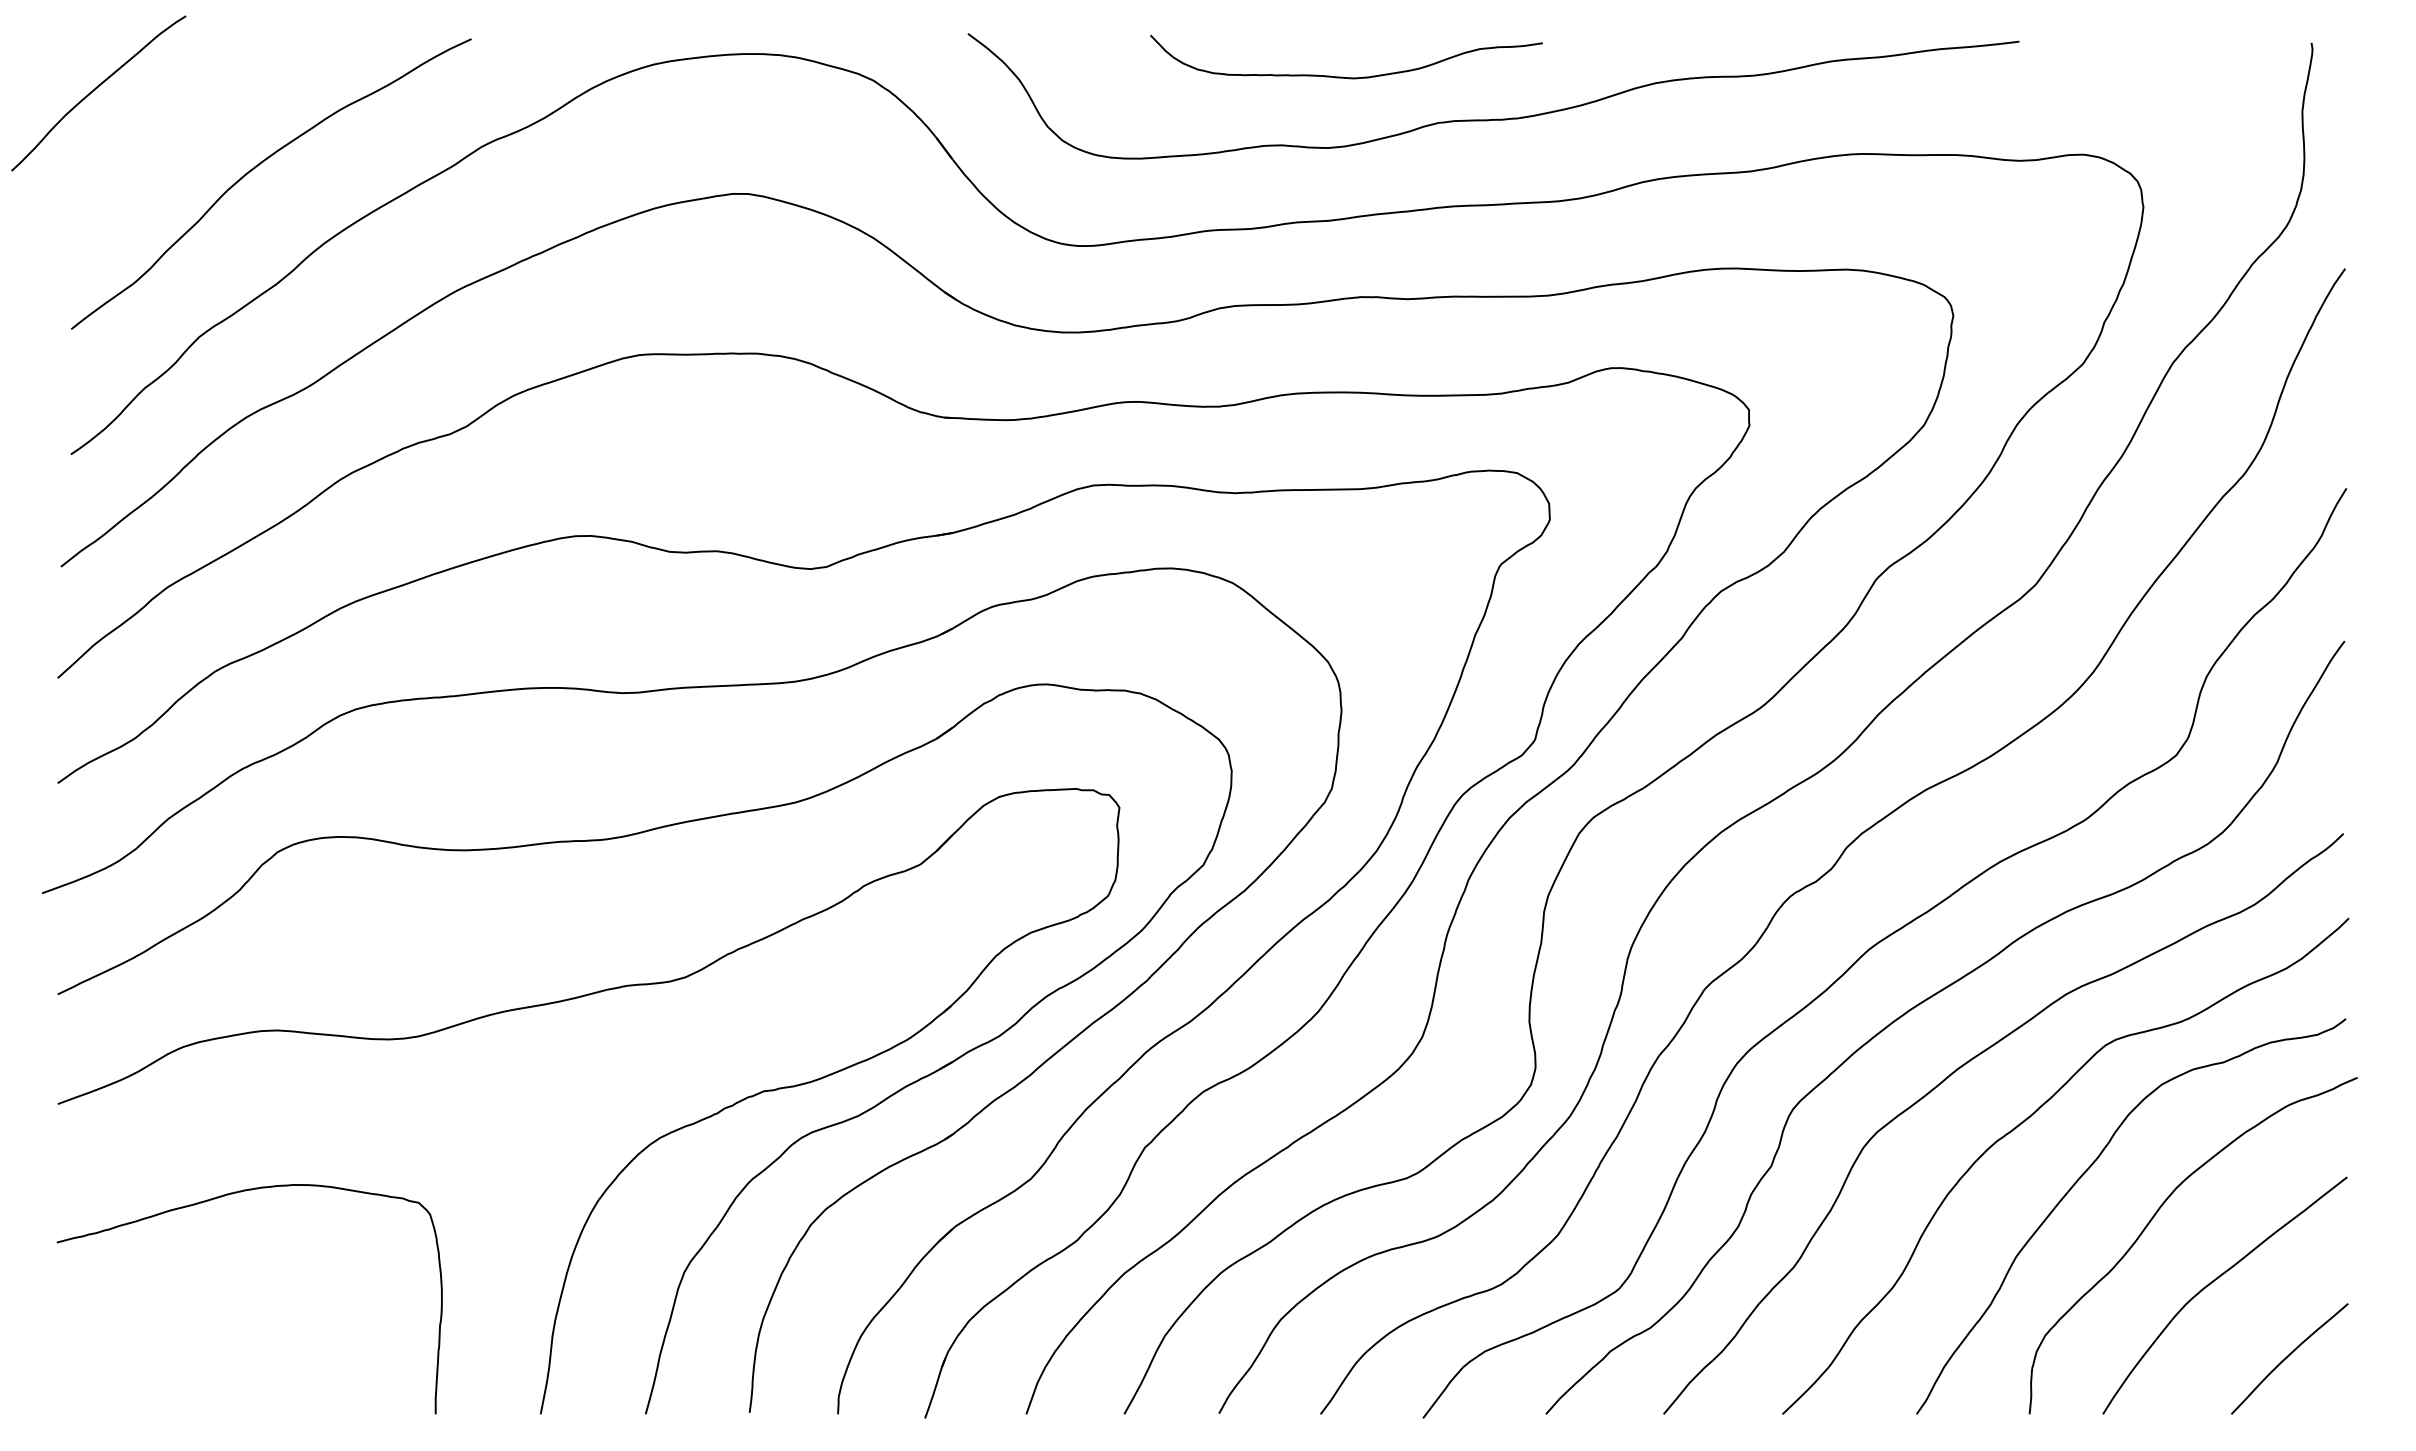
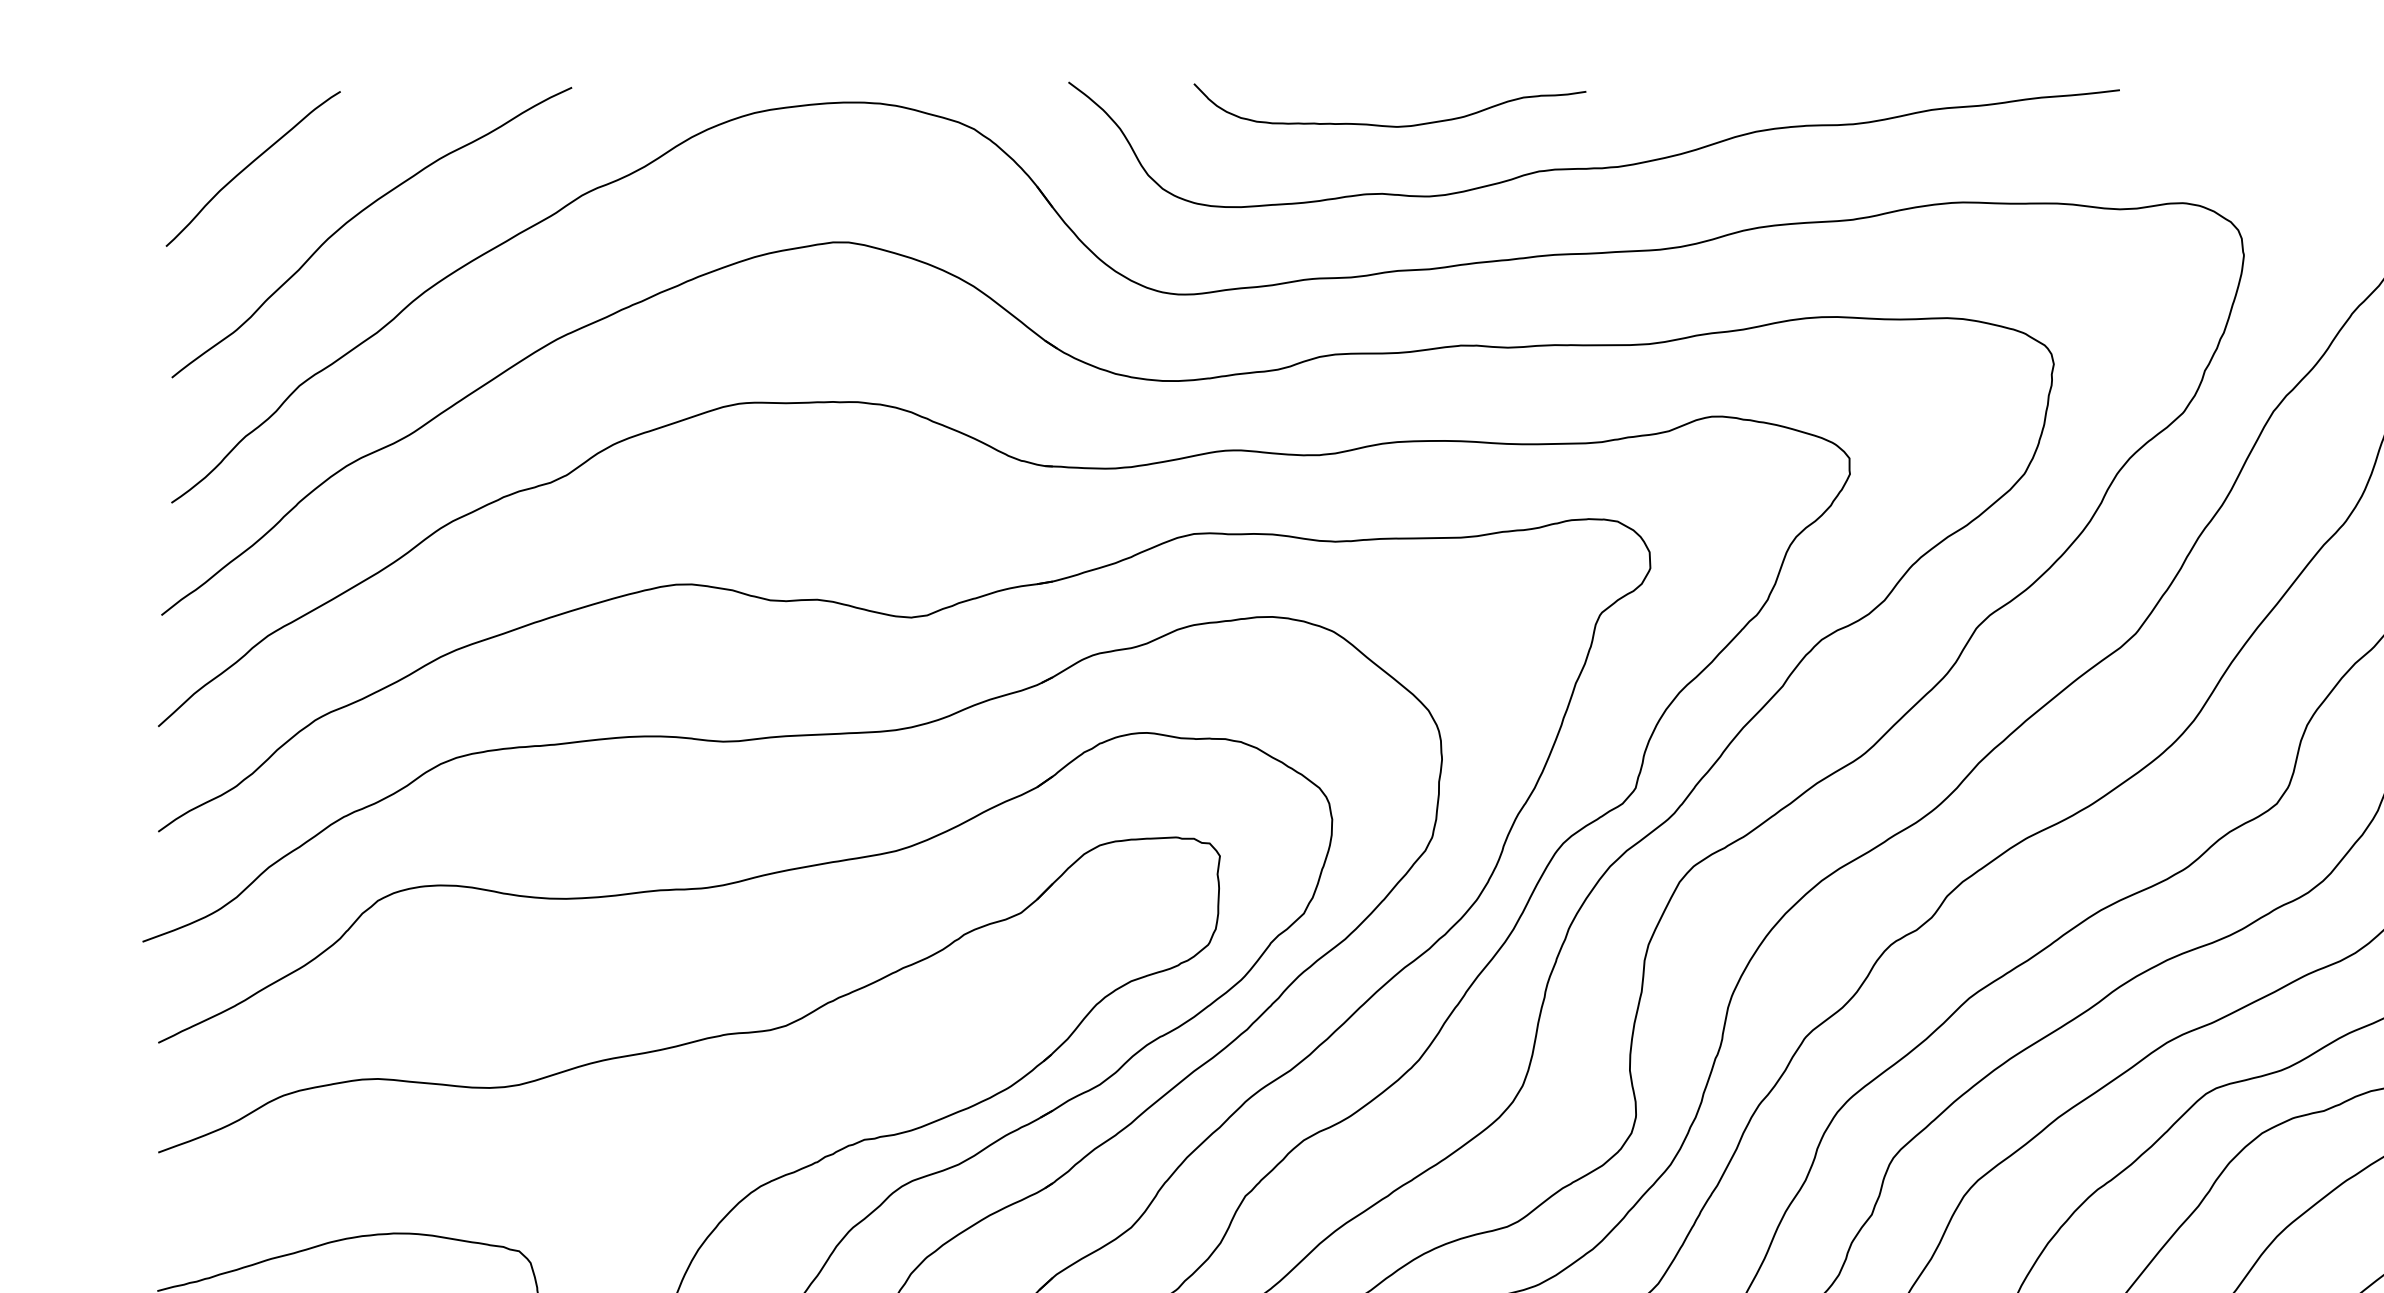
curve: (1343, 76) -> (1387, 125), moved
curve: (95, 90) -> (250, 166), moved

